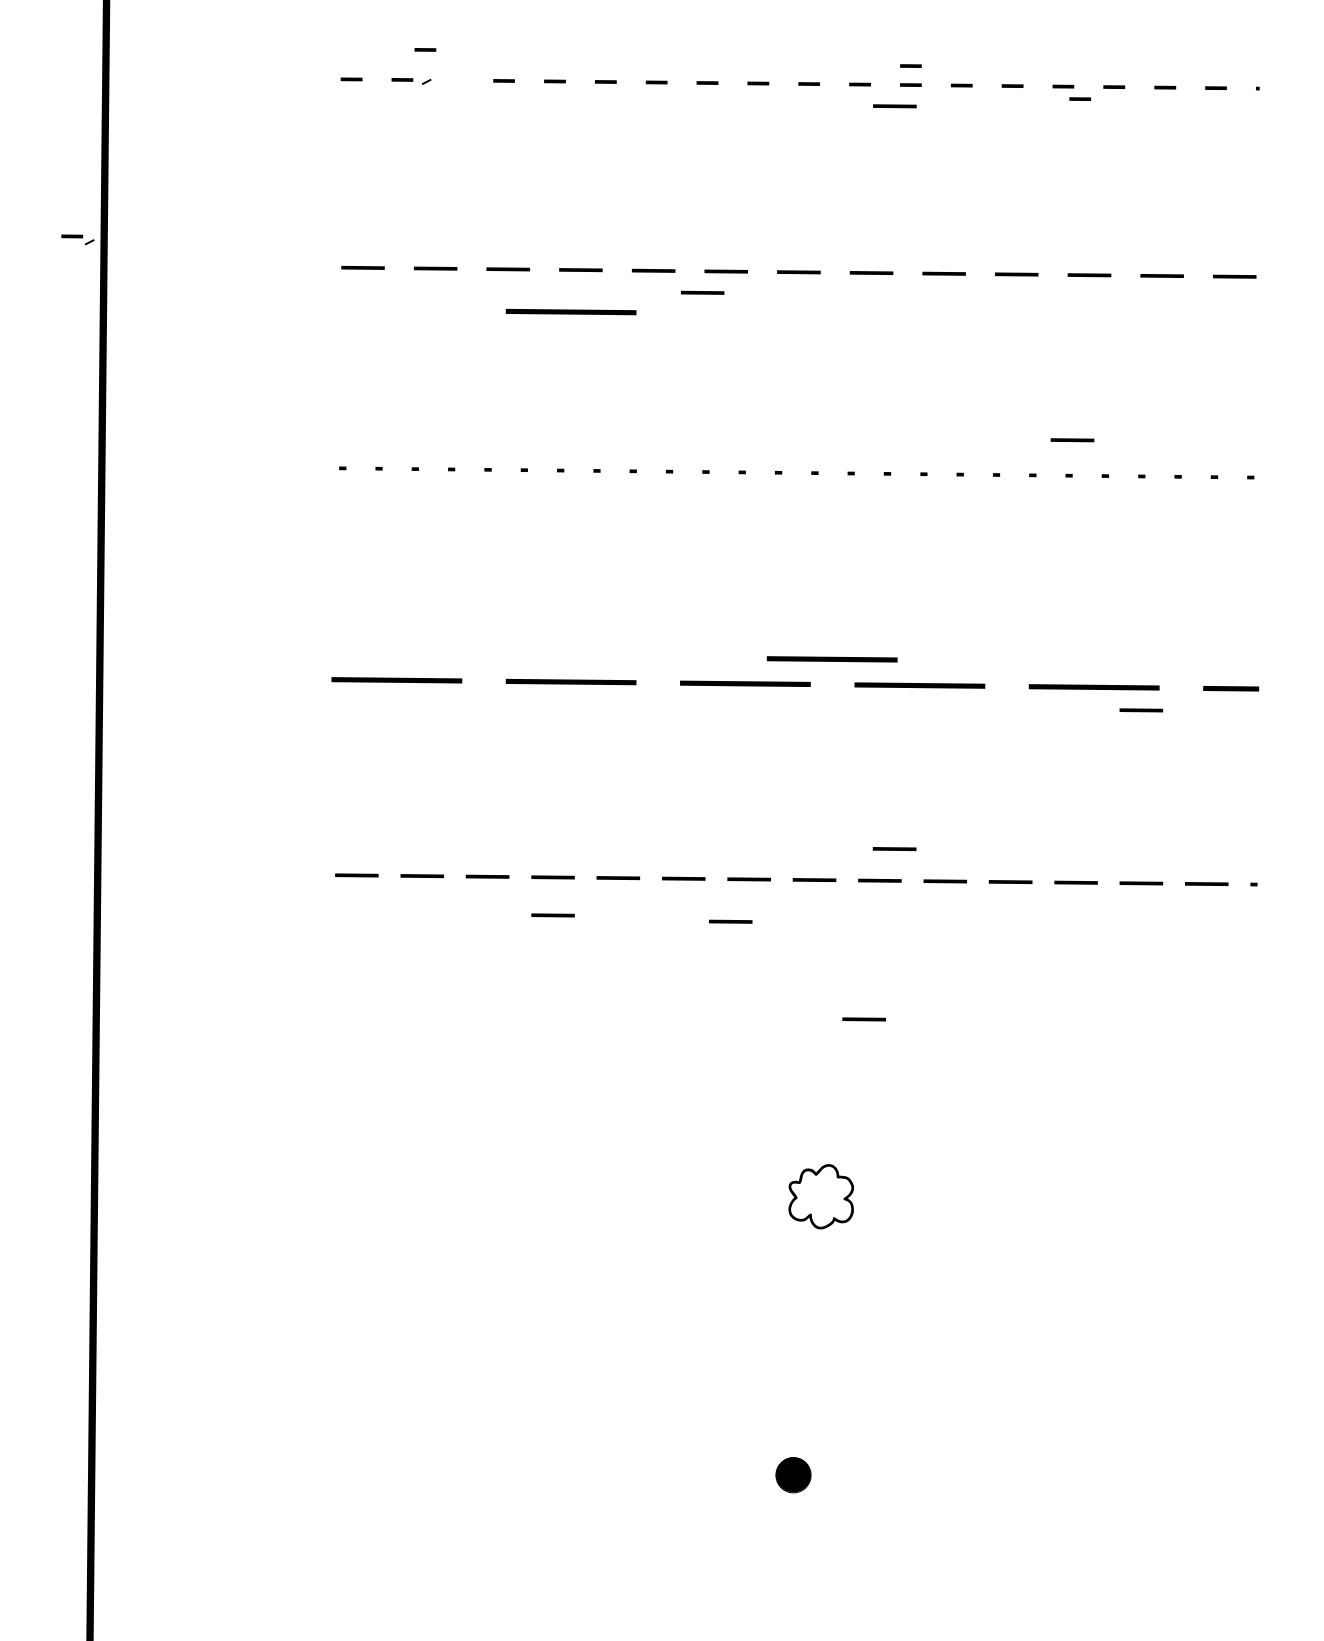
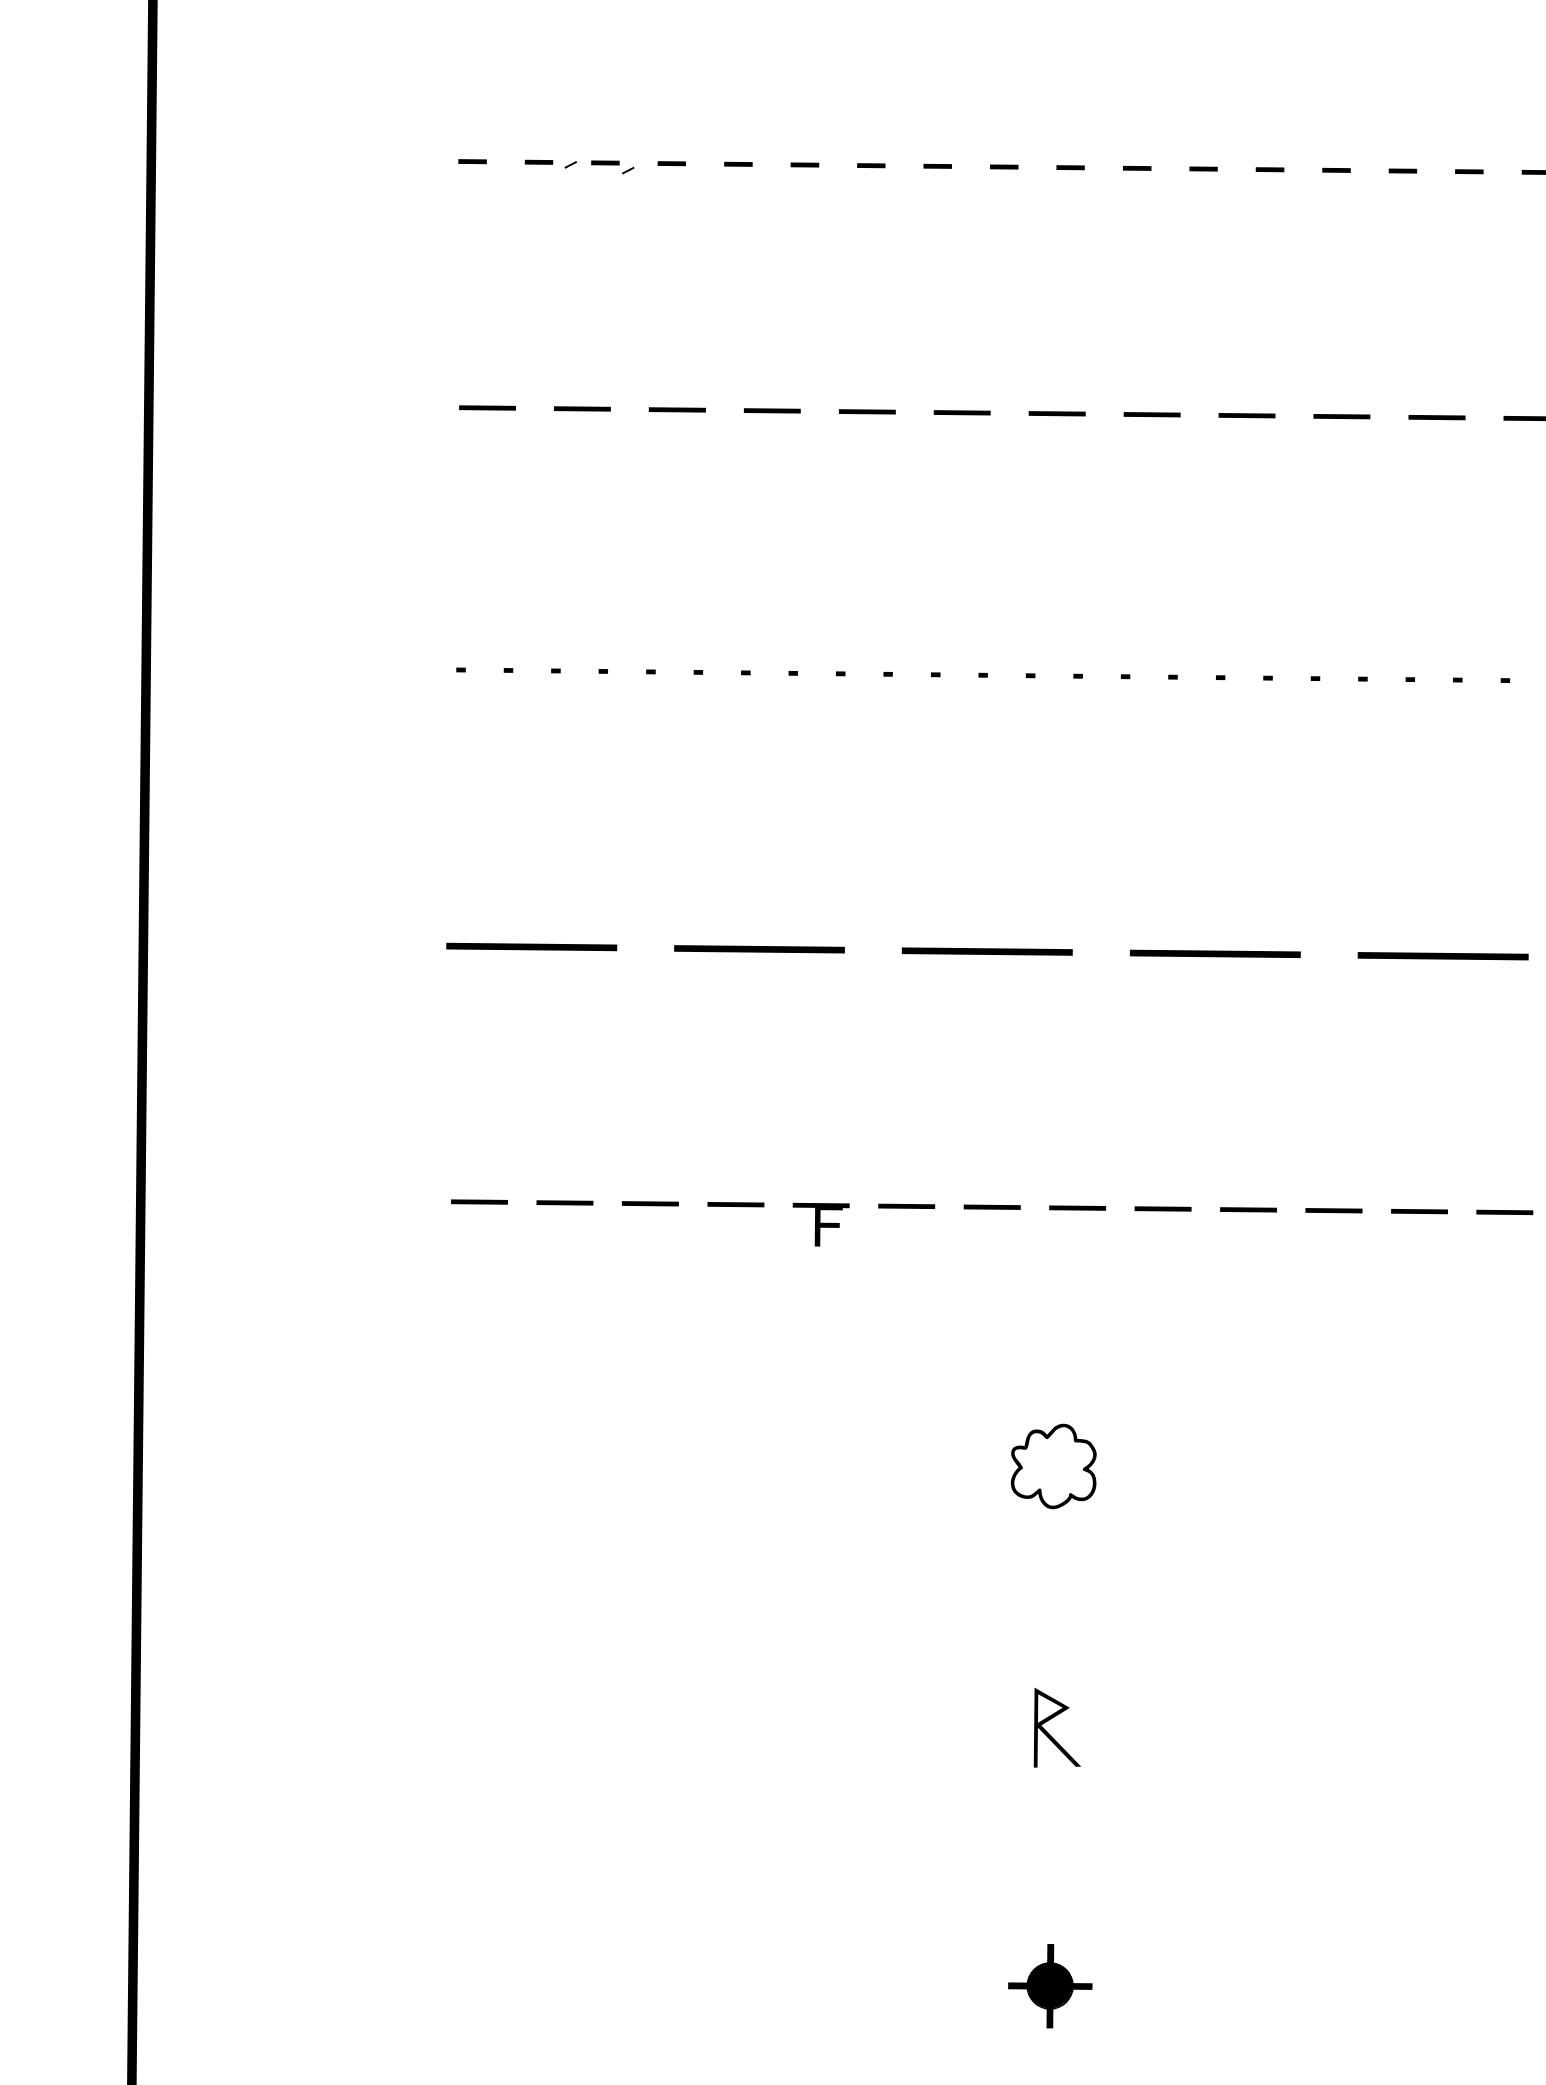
line: (425, 49) -> (569, 122), removed
line: (910, 65) -> (1203, 143), removed
line: (1080, 98) -> (1425, 186), removed
line: (894, 106) -> (1182, 197), removed
part: (77, 239) -> (612, 166), moved
line: (702, 292) -> (931, 440), removed
line: (570, 311) -> (758, 464), removed
line: (1072, 440) -> (1414, 633), removed
line: (831, 659) -> (1099, 919), removed
line: (1141, 710) -> (1504, 986), removed
line: (894, 849) -> (1182, 1168), removed
fill: (623, 893) -> (827, 1225), added
line: (552, 915) -> (735, 1254), removed
line: (730, 921) -> (967, 1262), removed
line: (863, 1019) -> (1141, 1390), removed
part: (821, 1196) -> (1054, 1466), moved
part: (793, 1282) -> (1050, 1734), added
fill: (793, 1475) -> (1050, 1986), added

